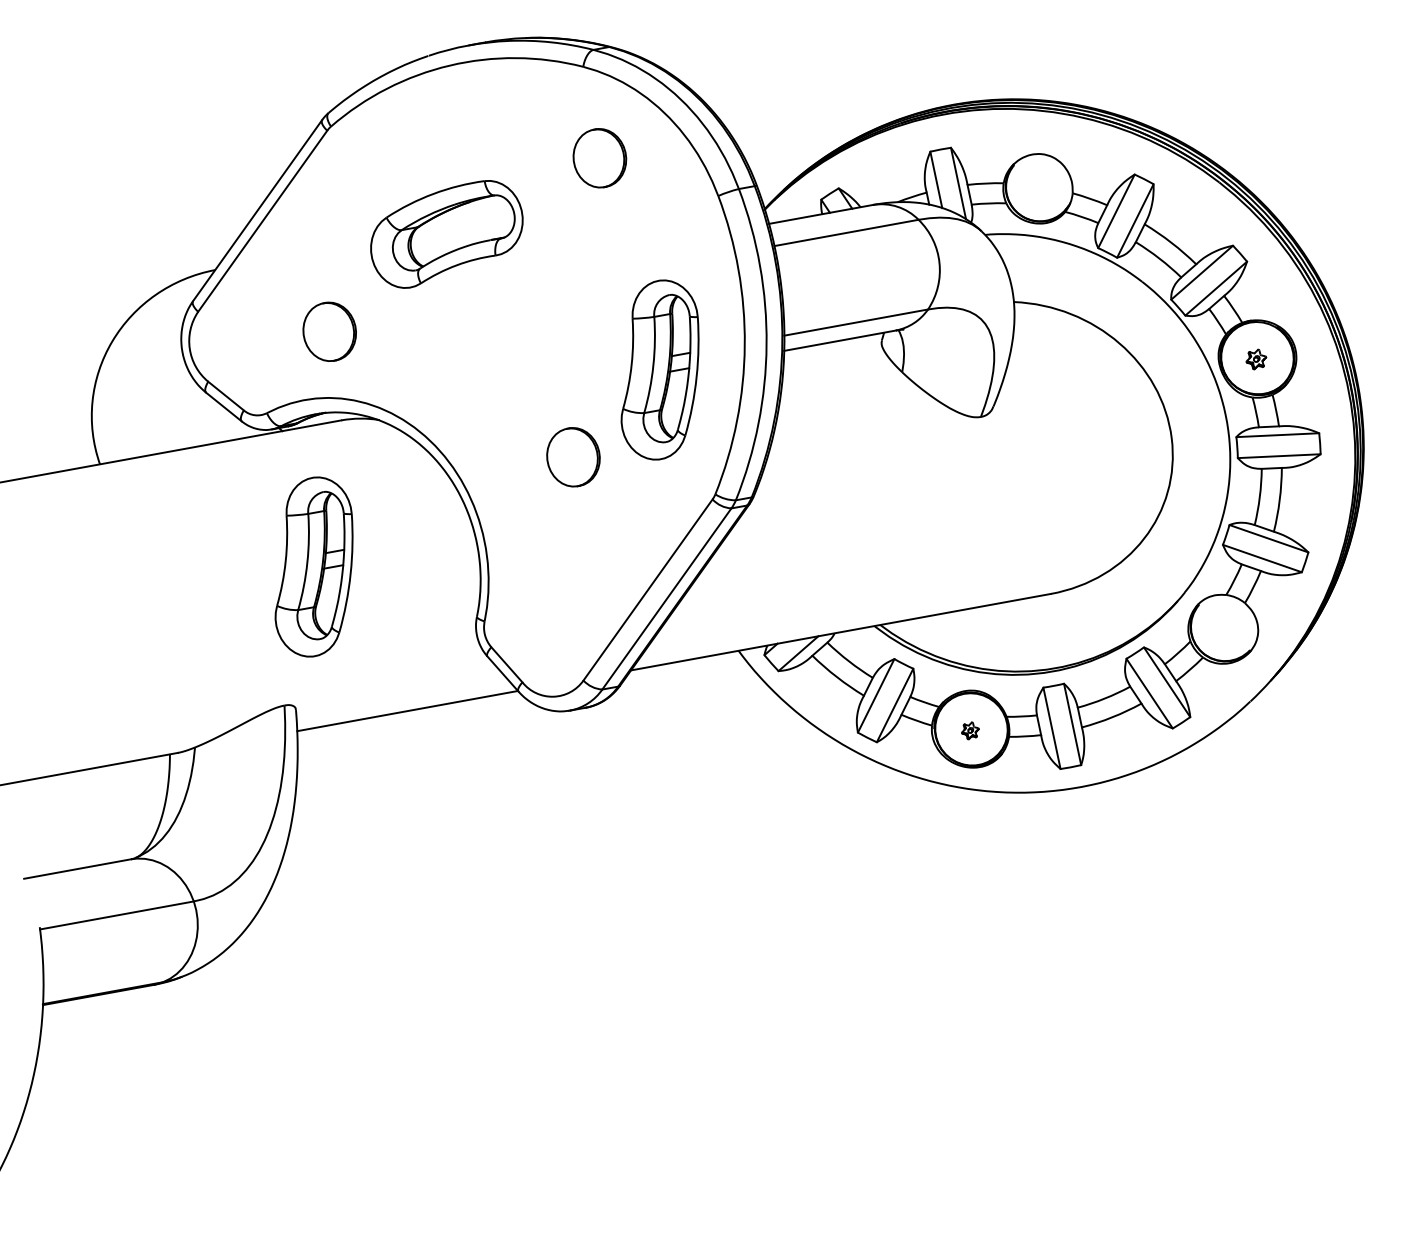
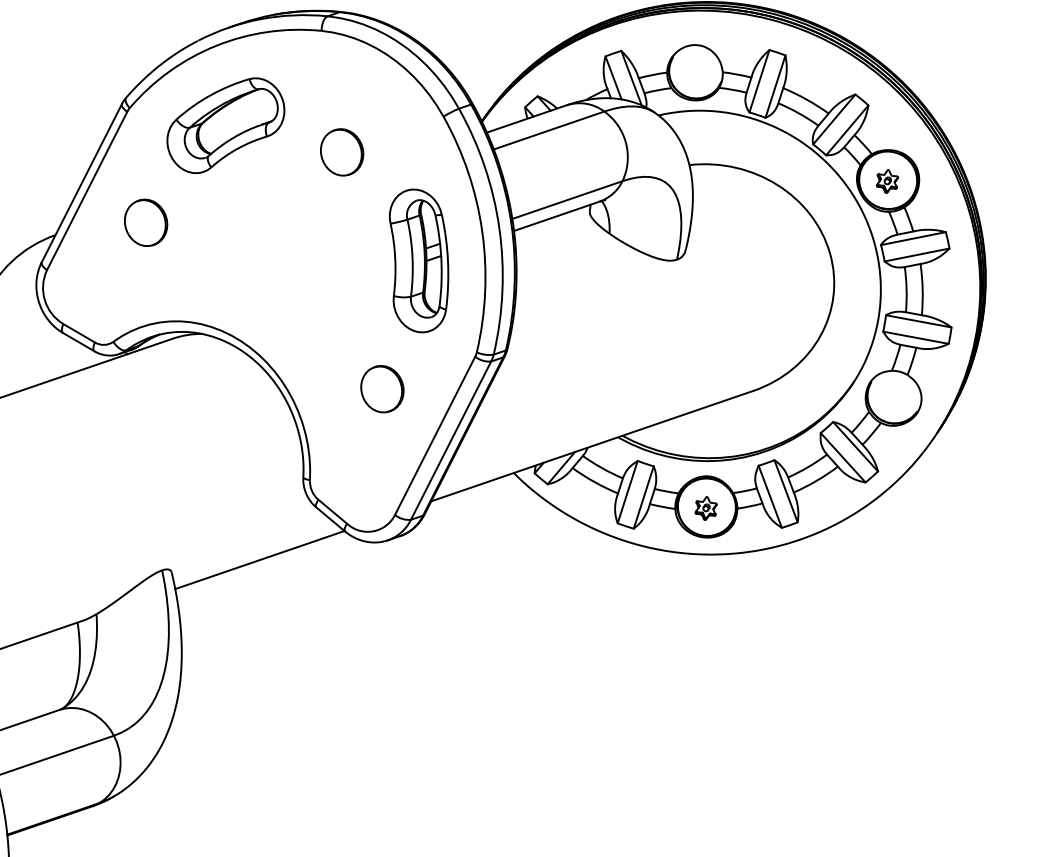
part: (599, 158) -> (341, 152), moved
part: (446, 234) -> (225, 125), moved
part: (329, 331) -> (145, 222), moved
part: (1256, 359) -> (887, 181), size x1.43
part: (573, 457) -> (382, 389), moved
part: (313, 566) -> (168, 457), removed
part: (970, 730) -> (706, 508), size x1.67

